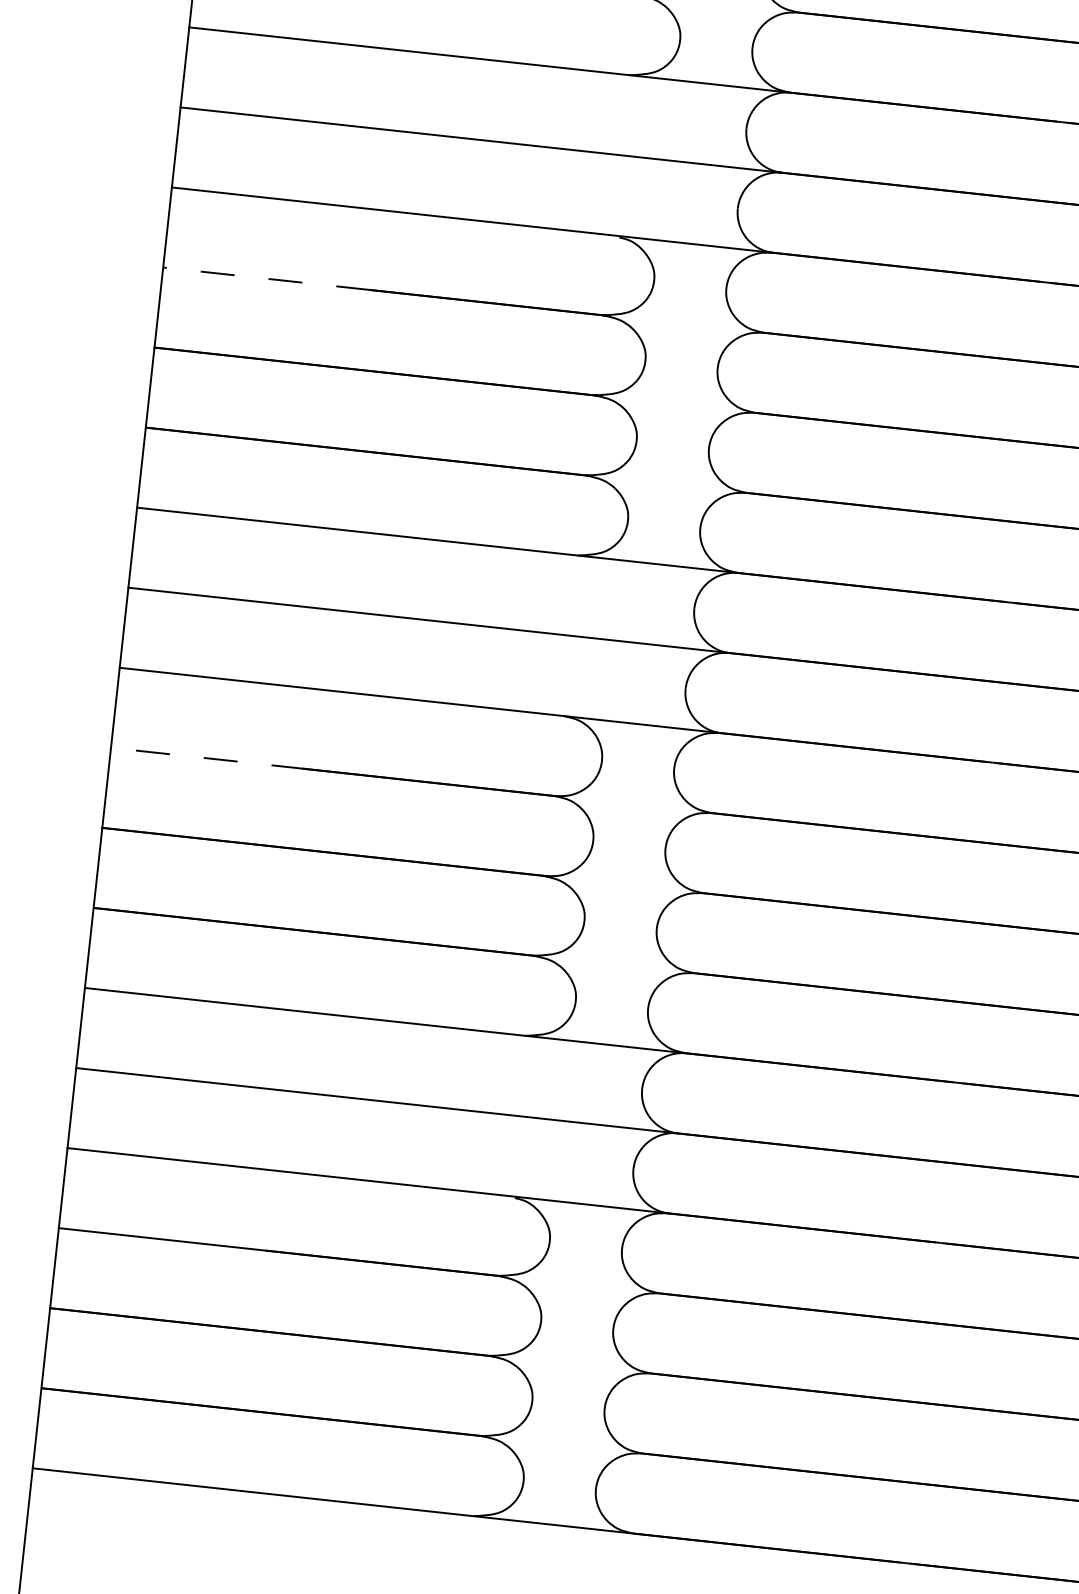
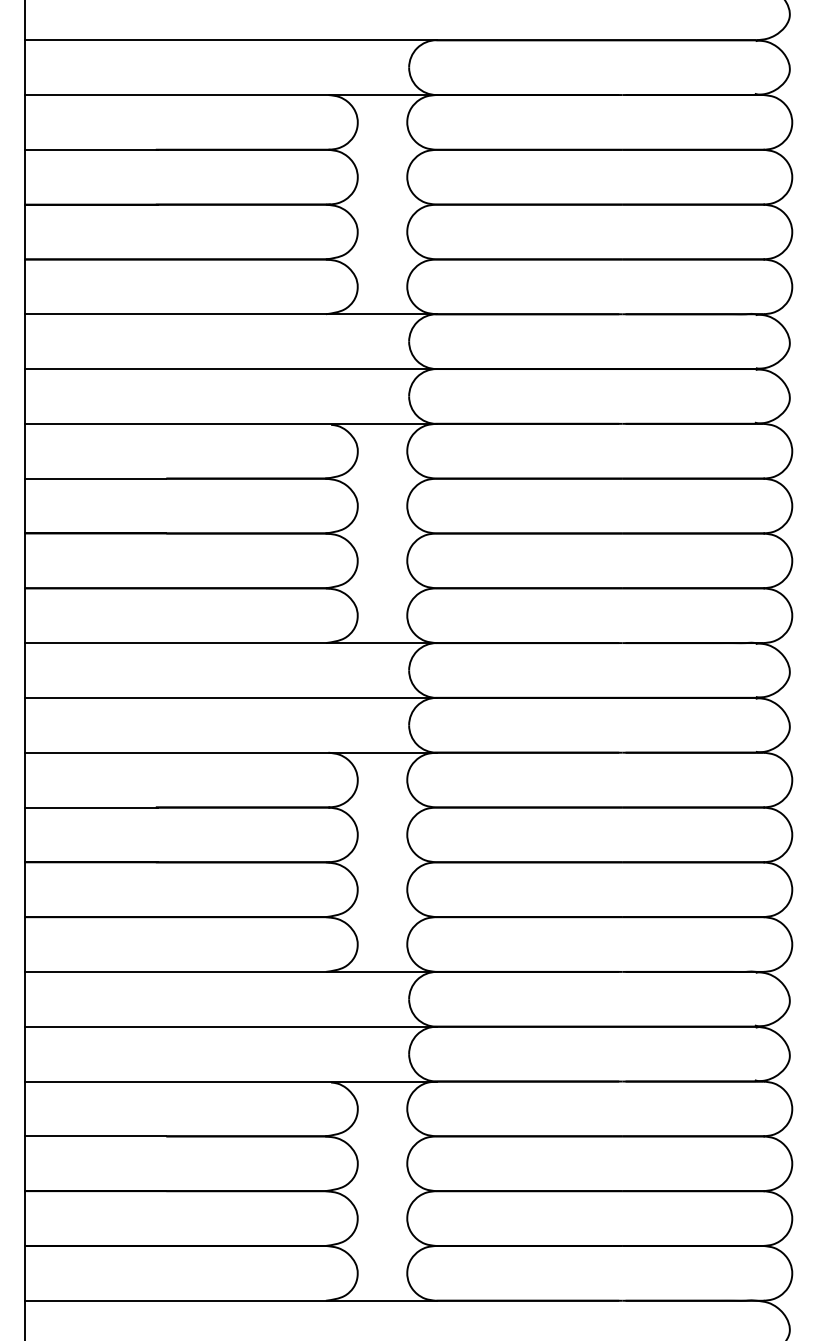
line: (266, 278) -> (95, 478), dashed -> solid
line: (208, 758) -> (91, 807), dashed -> solid

